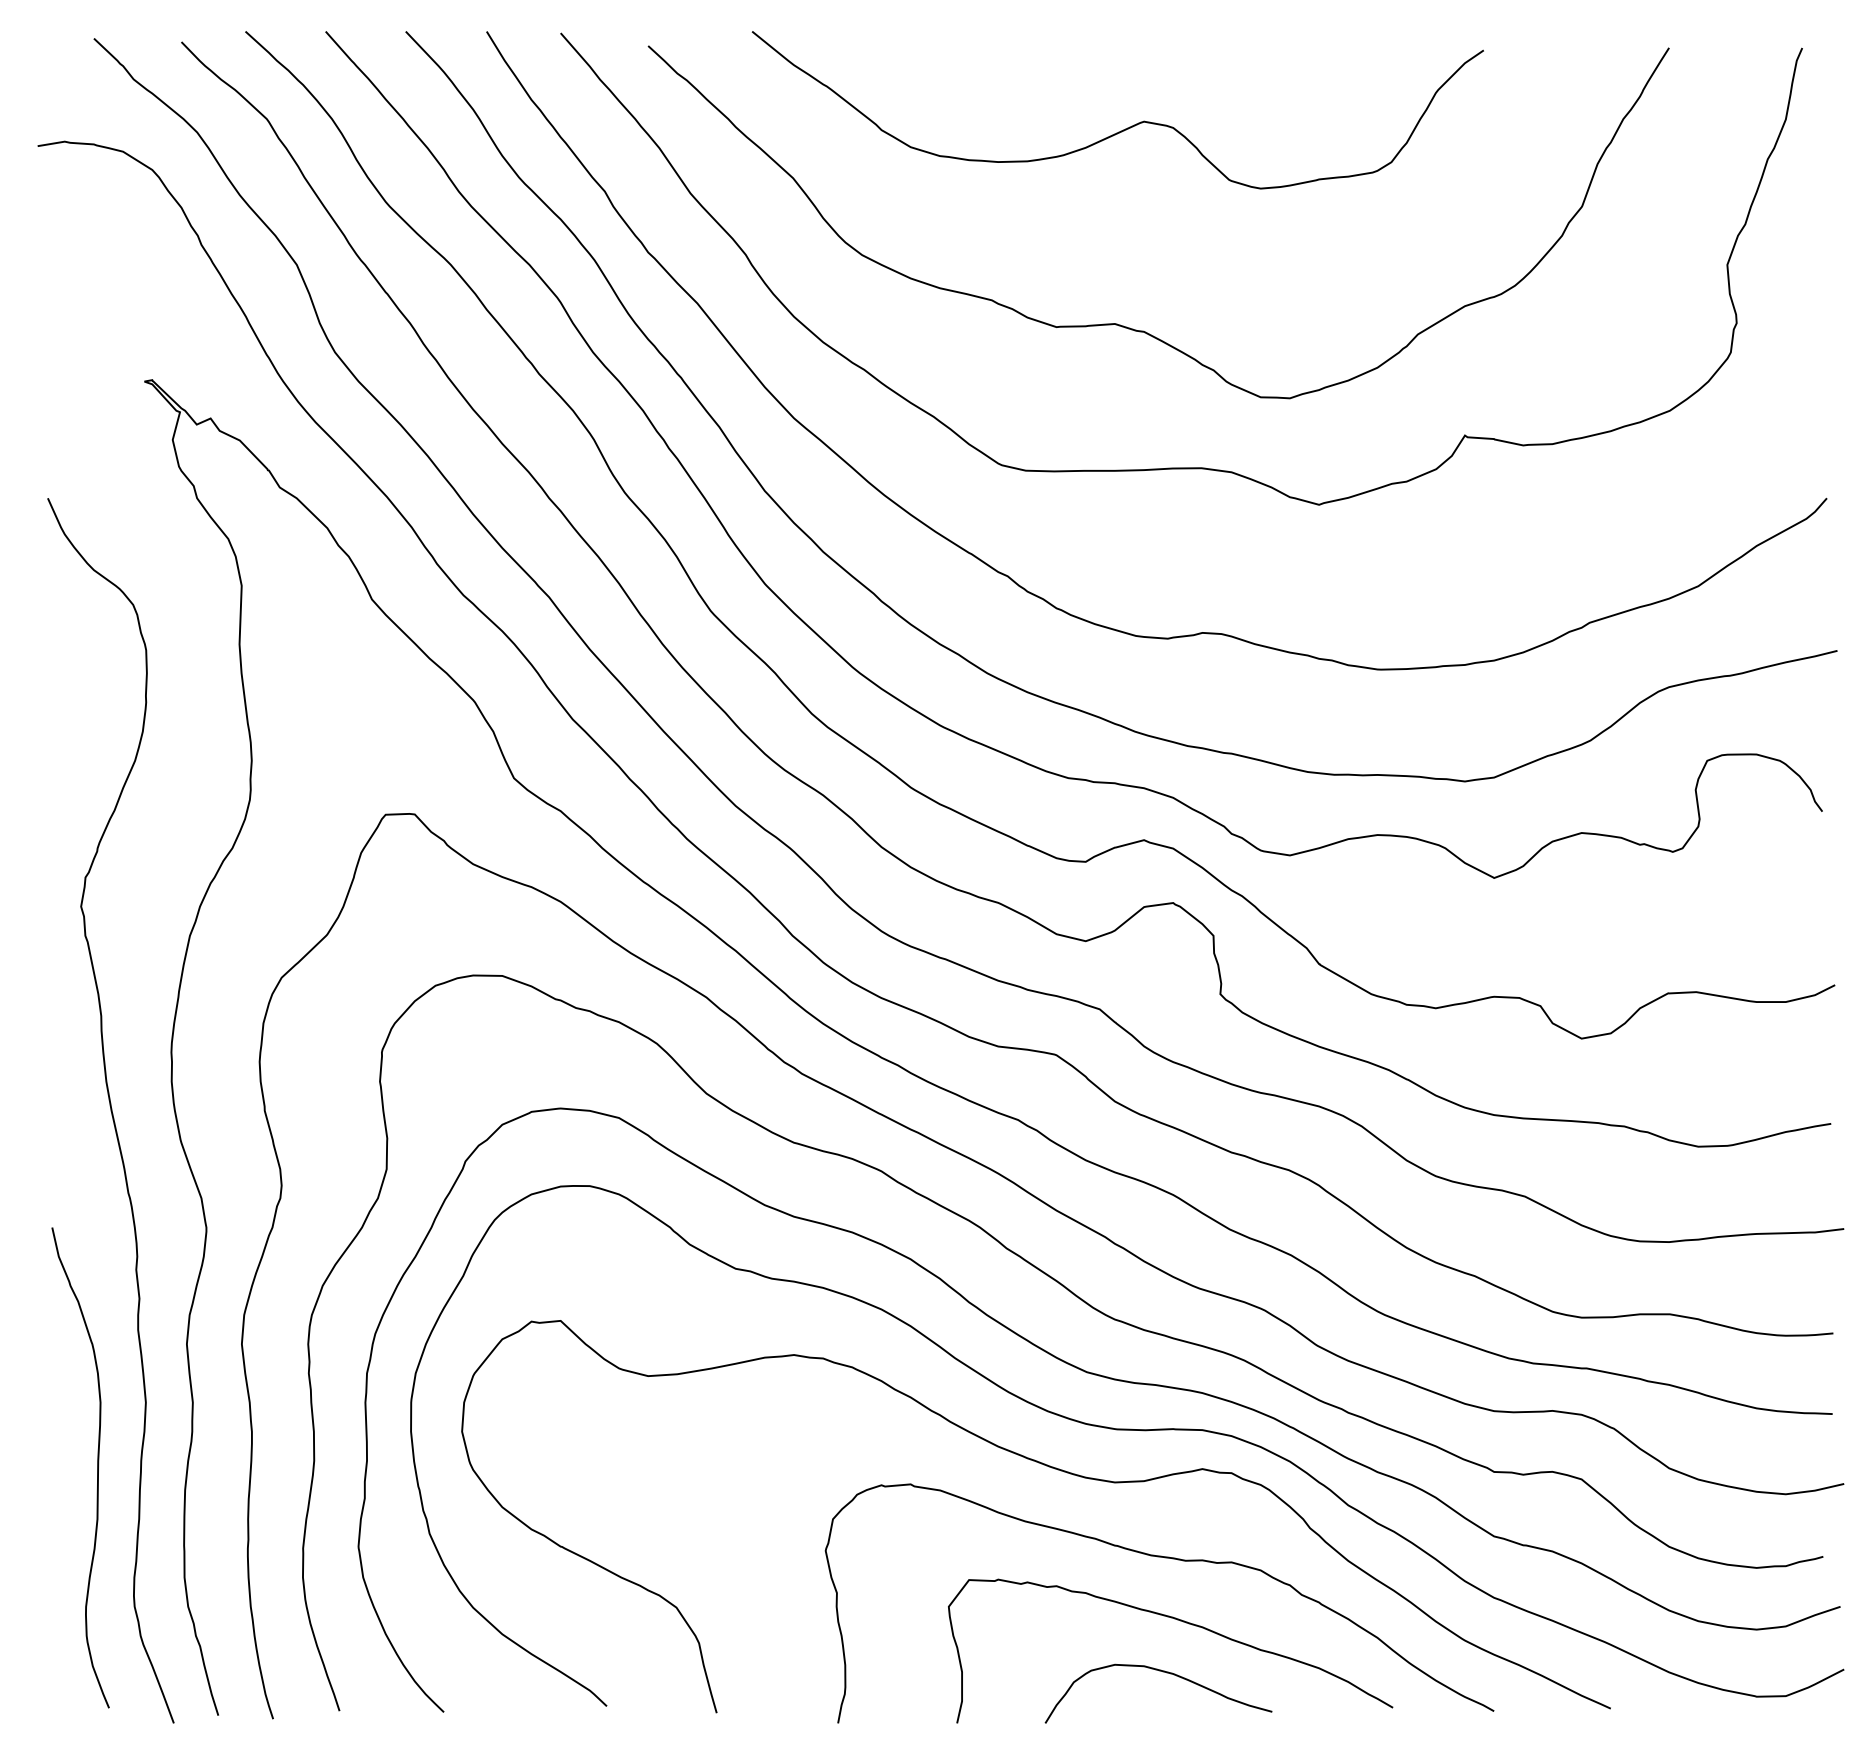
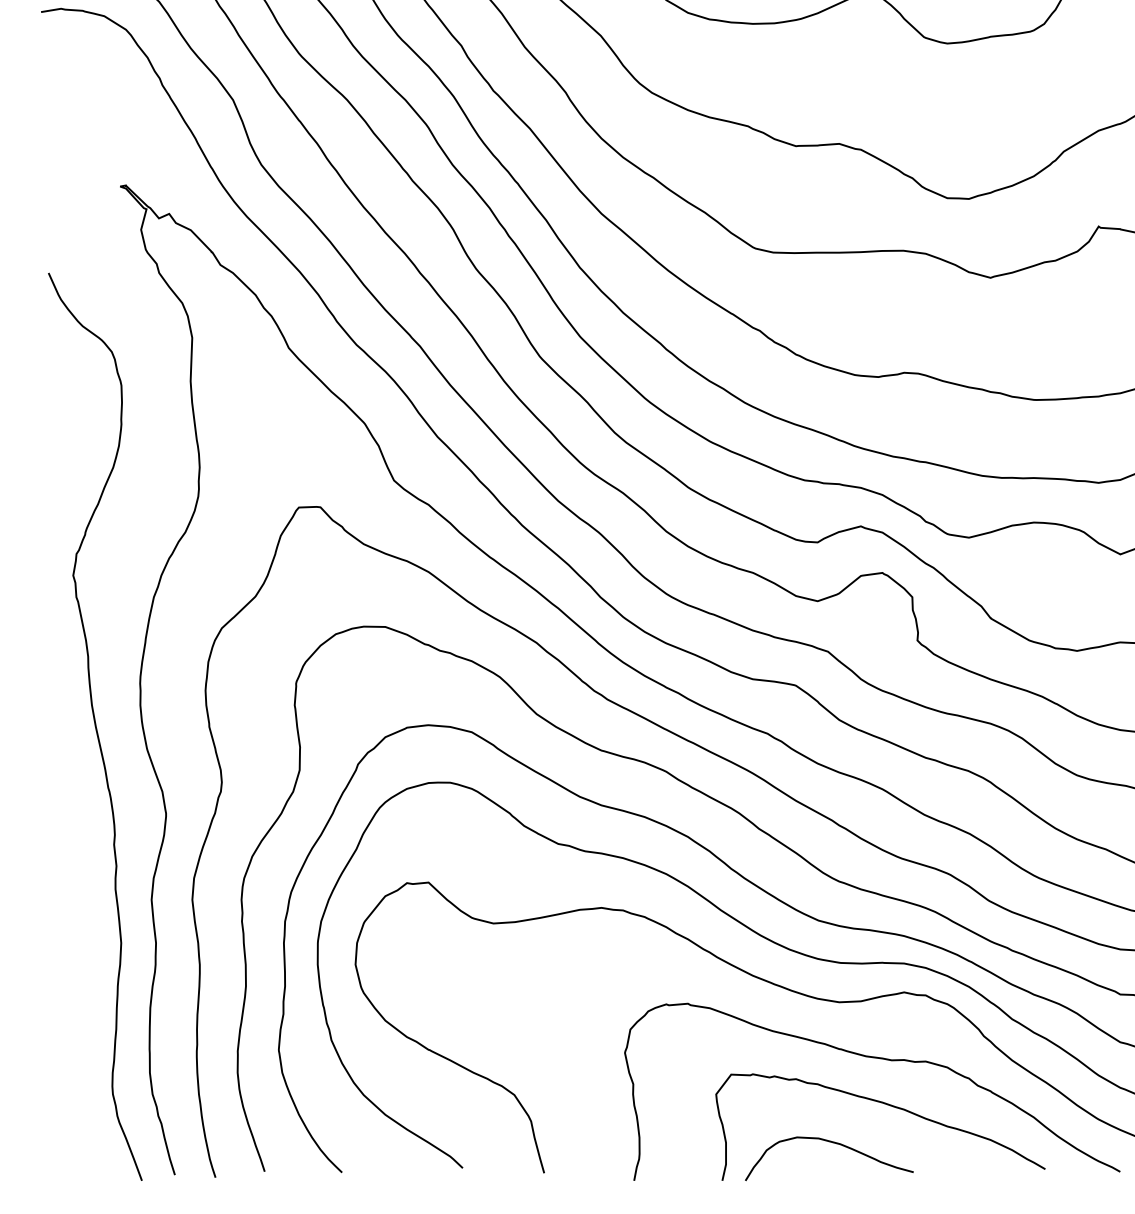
curve: (97, 1467) -> (85, 991), removed
curve: (1166, 1673) -> (835, 1143), moved

